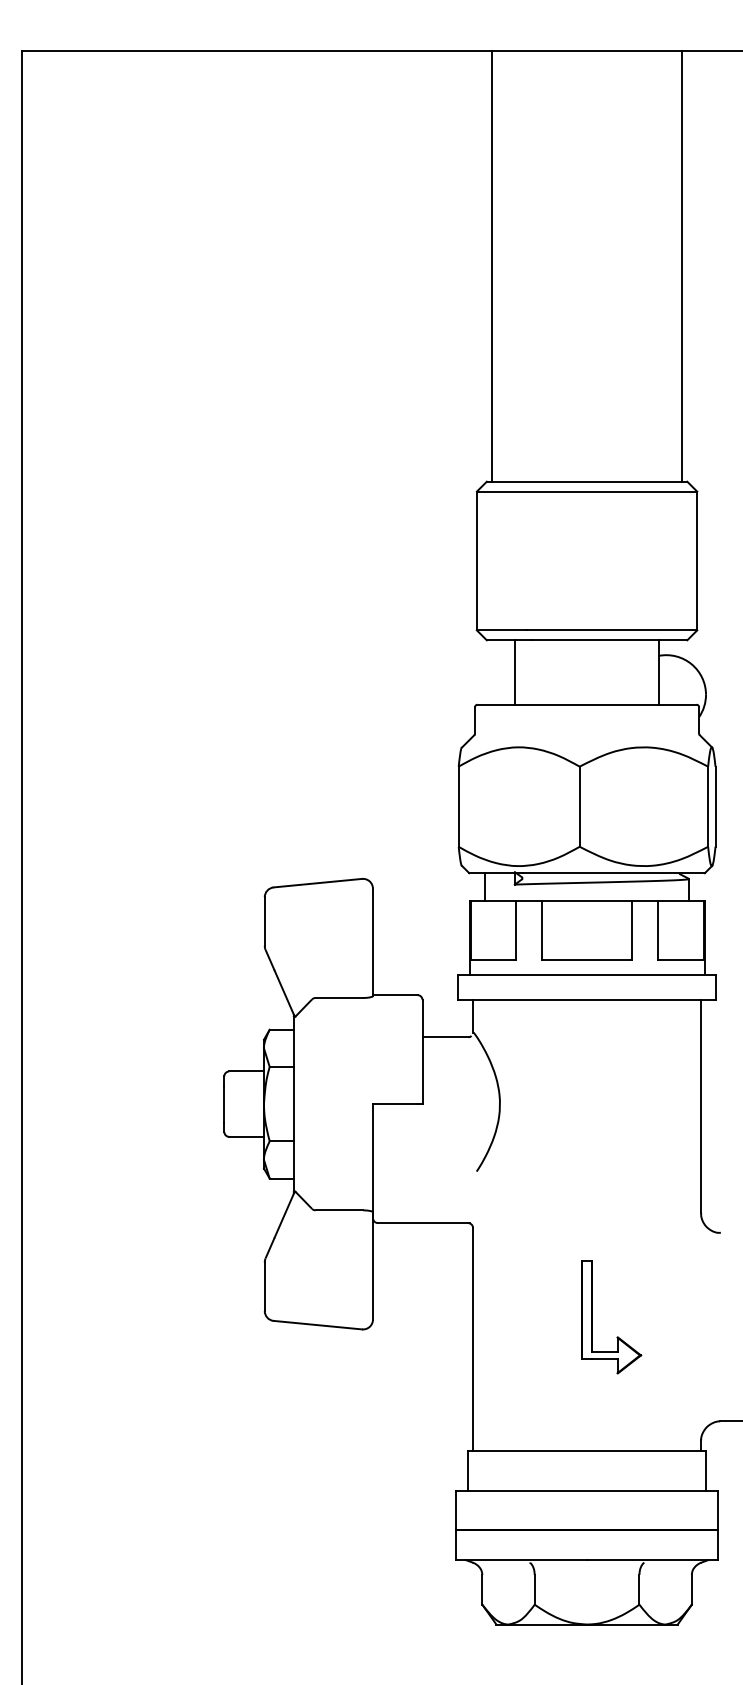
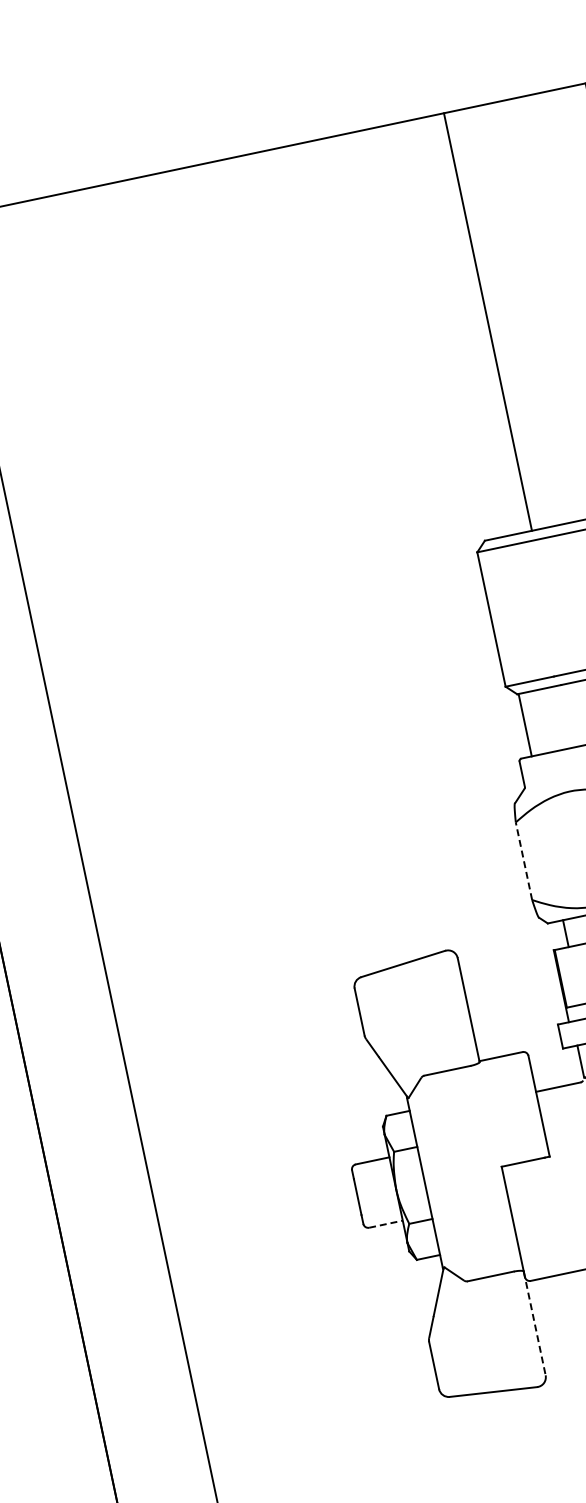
line: (492, 265) -> (487, 321), moved
line: (515, 672) -> (525, 725), moved
line: (458, 806) -> (523, 861), solid -> dashed
line: (247, 1136) -> (386, 1223), solid -> dashed
line: (372, 1265) -> (534, 1323), solid -> dashed

